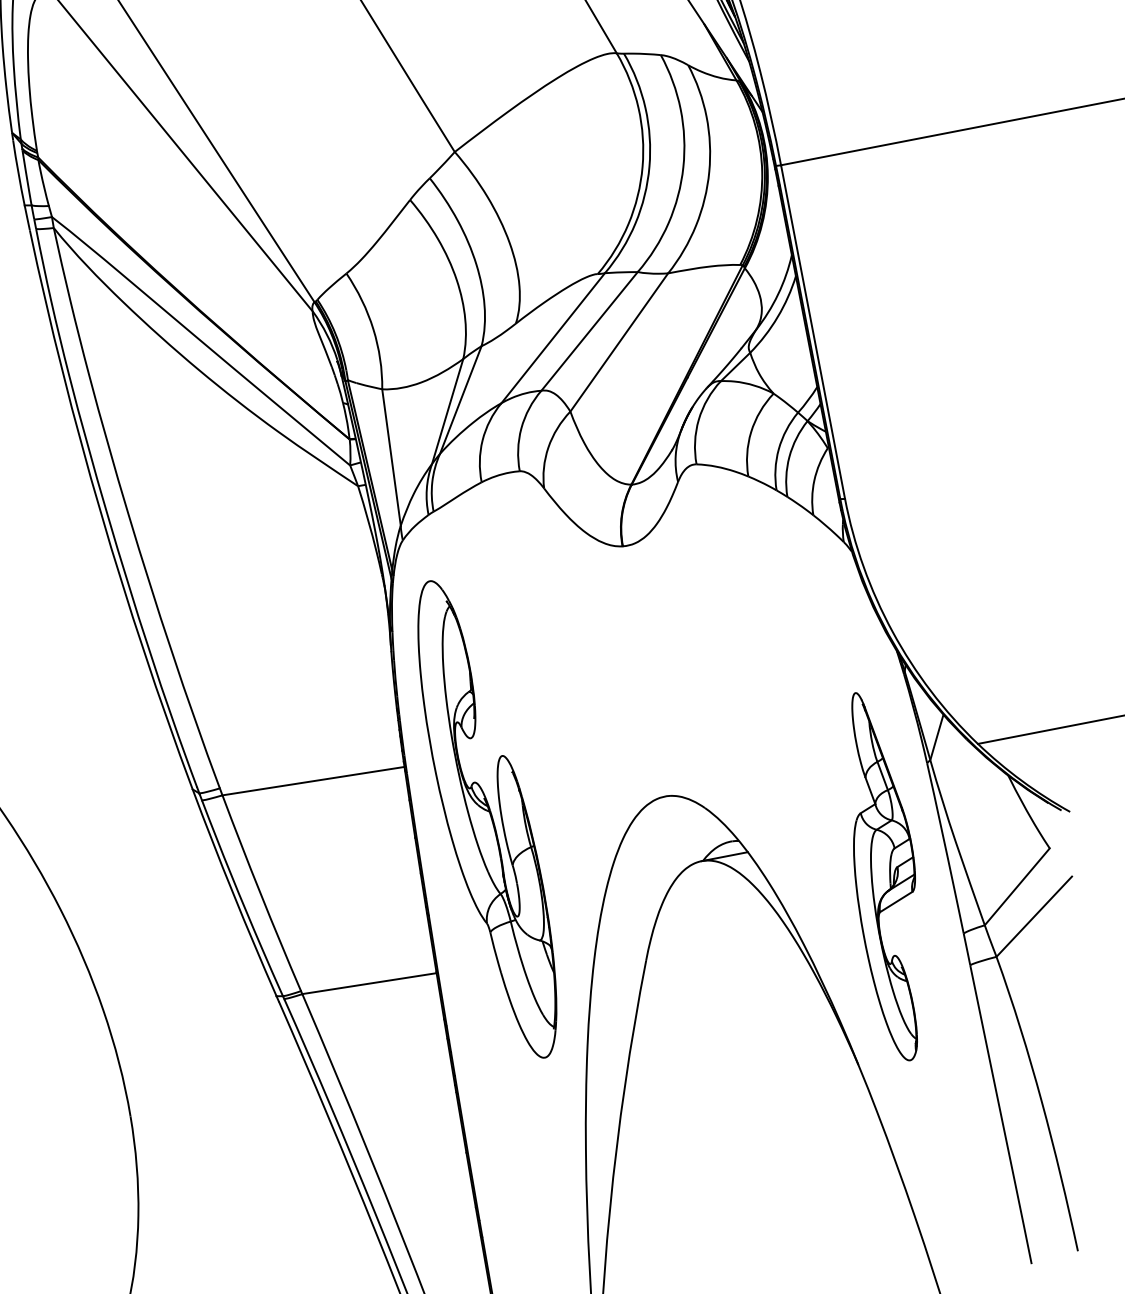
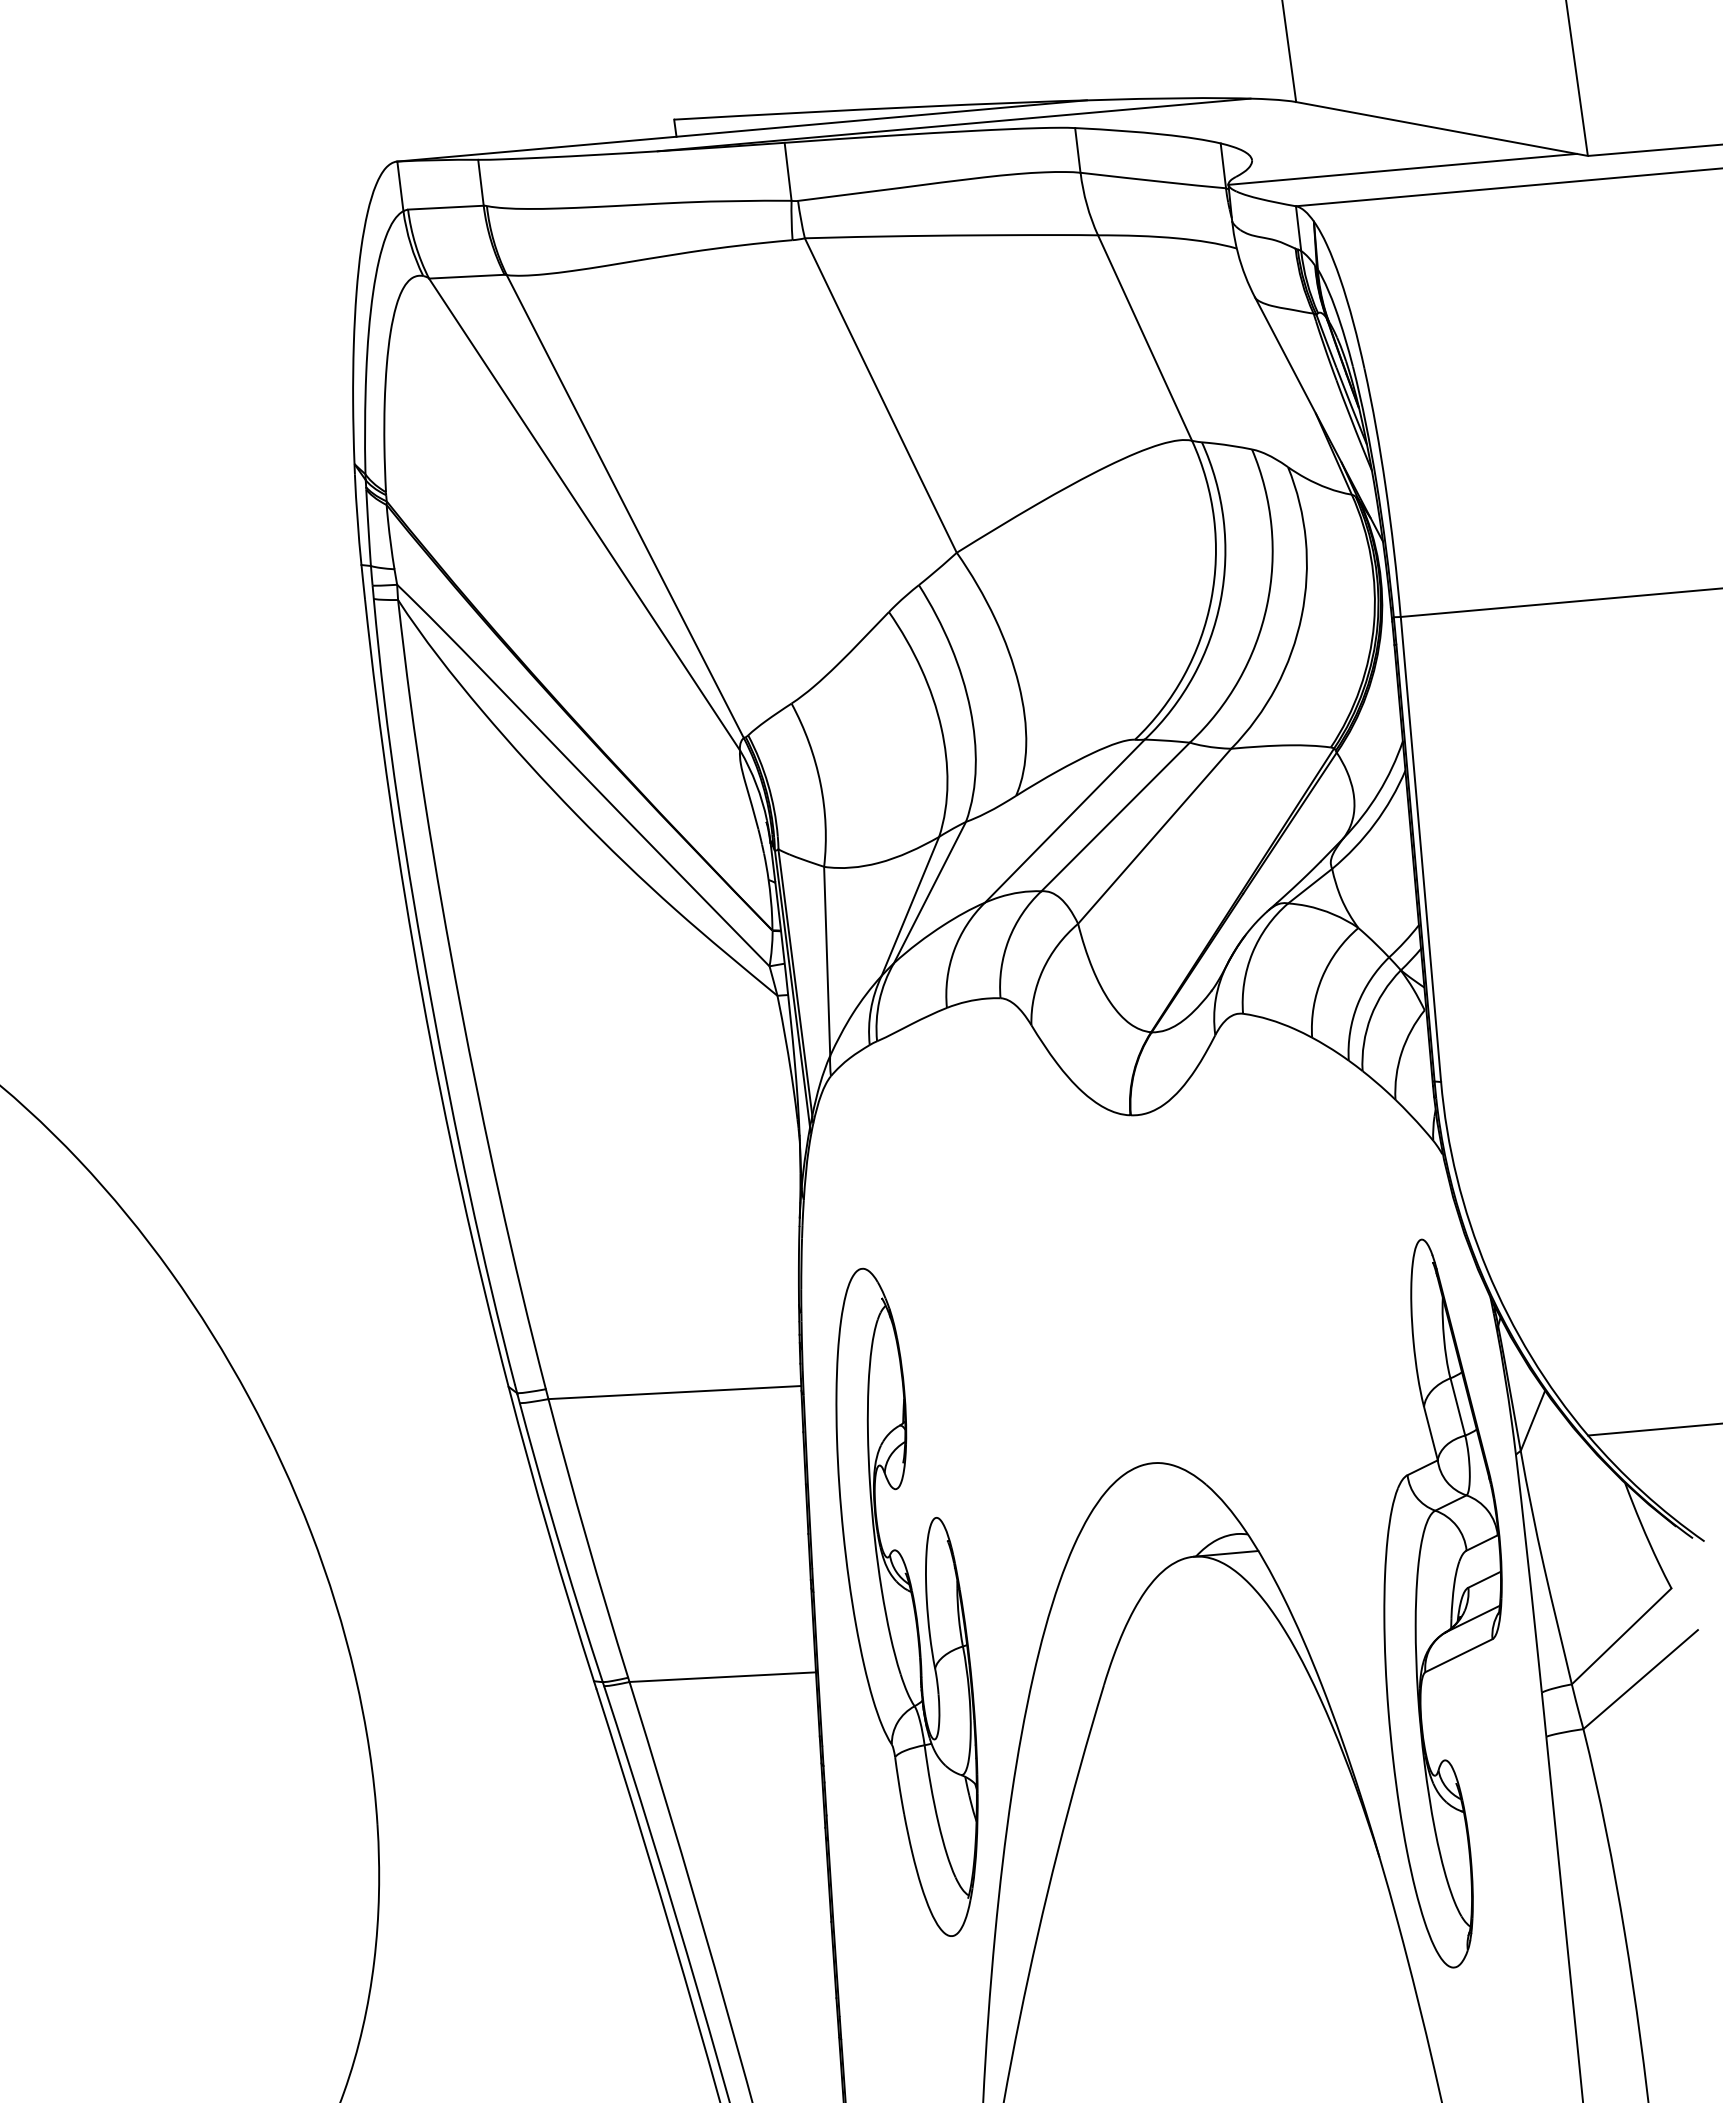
part: (486, 818) -> (906, 1601), moved
part: (885, 876) -> (1442, 1603), size x1.43

